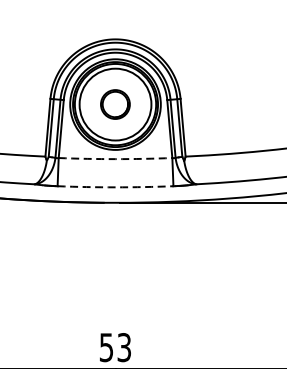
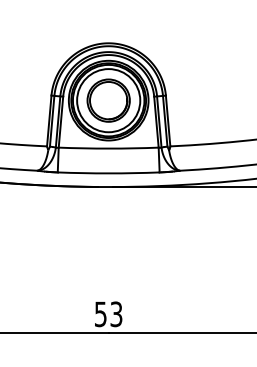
part: (115, 104) -> (108, 100), size x1.67
arc: (115, 159) -> (108, 148), dashed -> solid
arc: (115, 187) -> (108, 173), dashed -> solid

